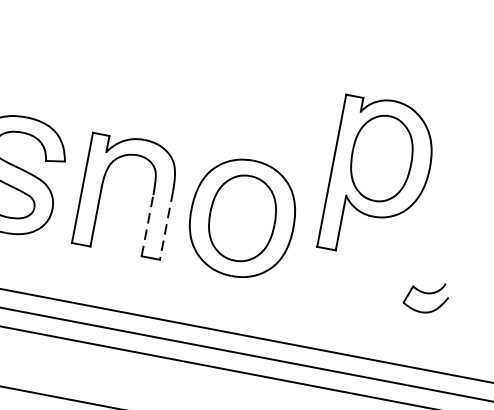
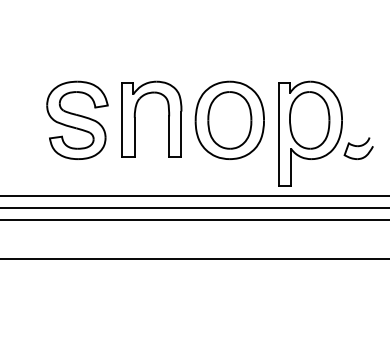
part: (379, 178) -> (310, 133), moved
line: (148, 225) -> (169, 136), dashed -> solid
line: (166, 225) -> (181, 134), dashed -> solid

